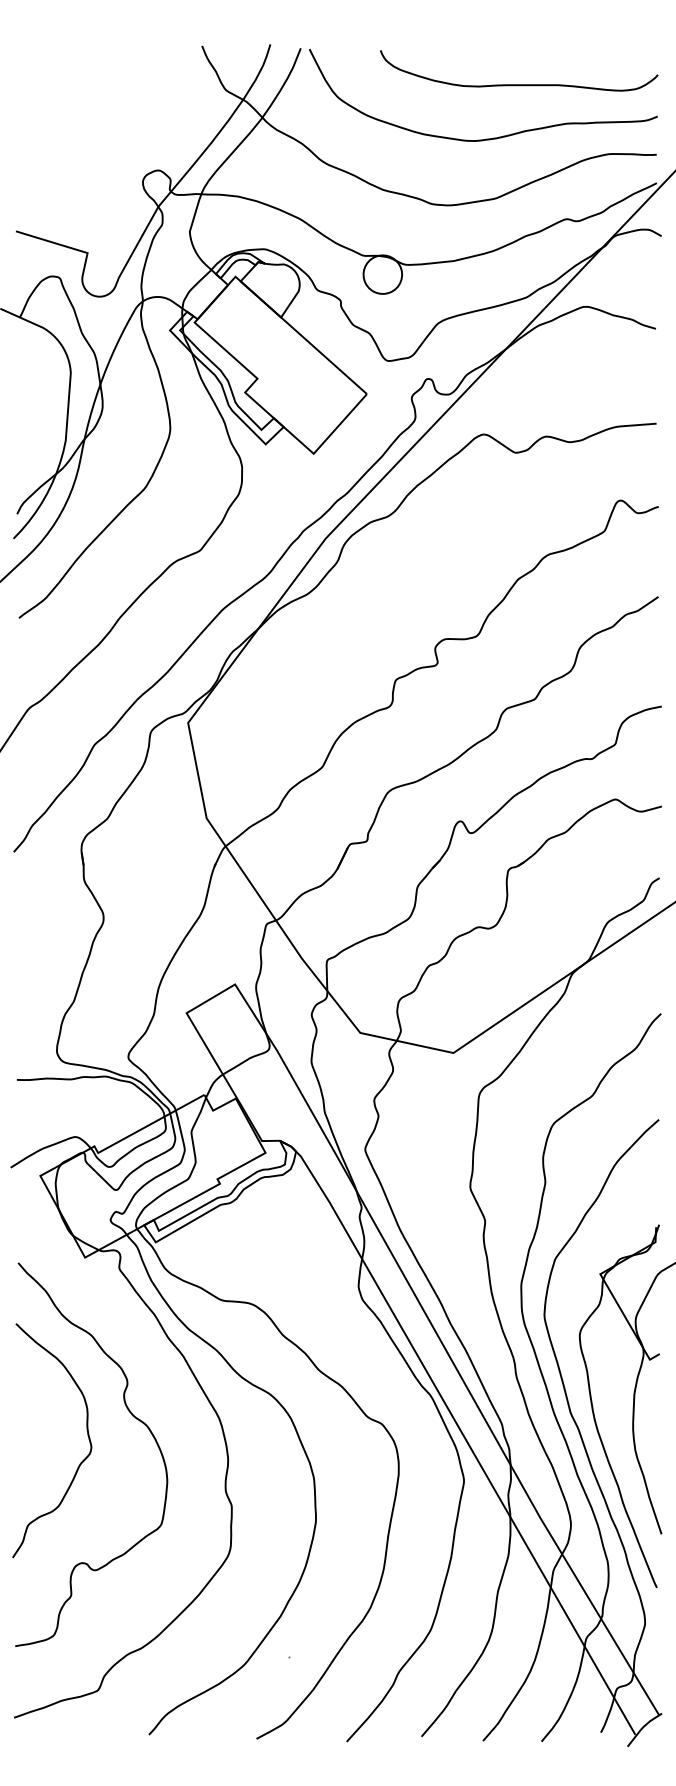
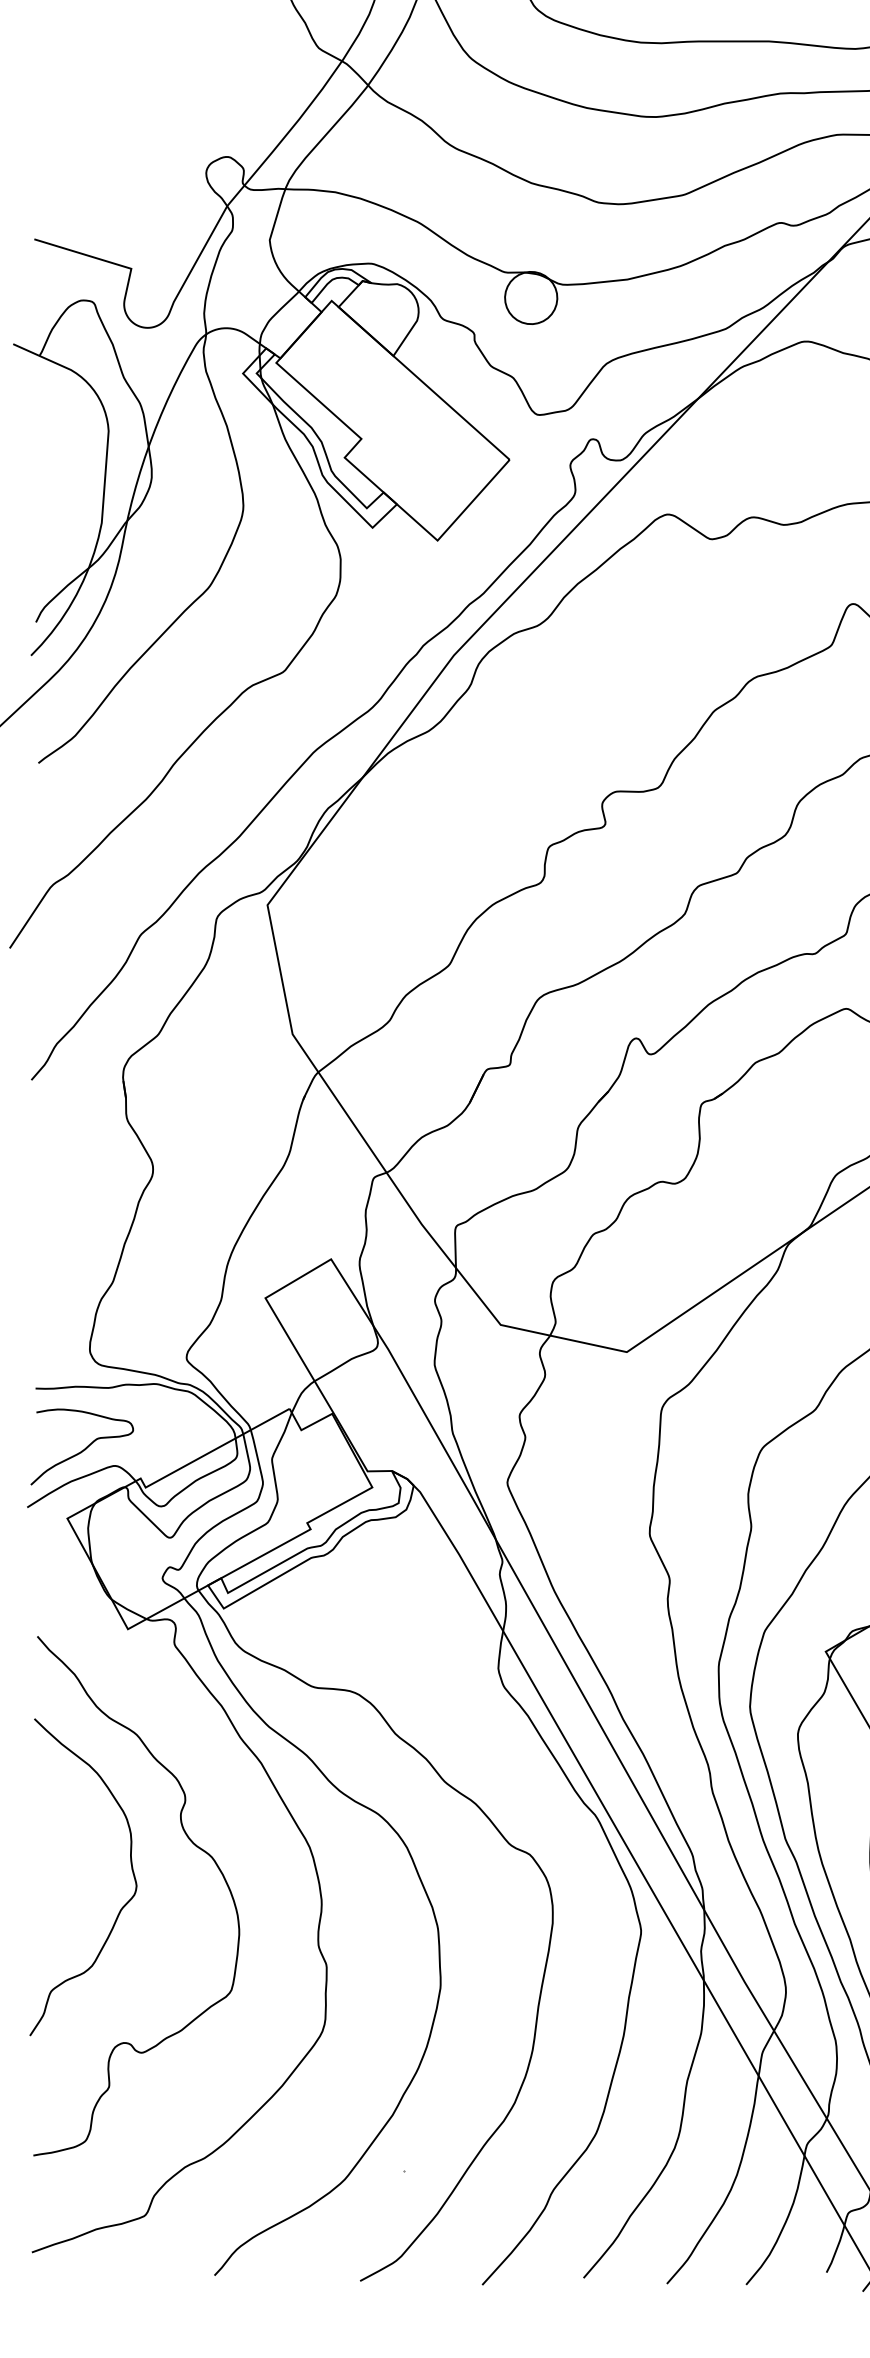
curve: (53, 1123) -> (85, 1447), added

